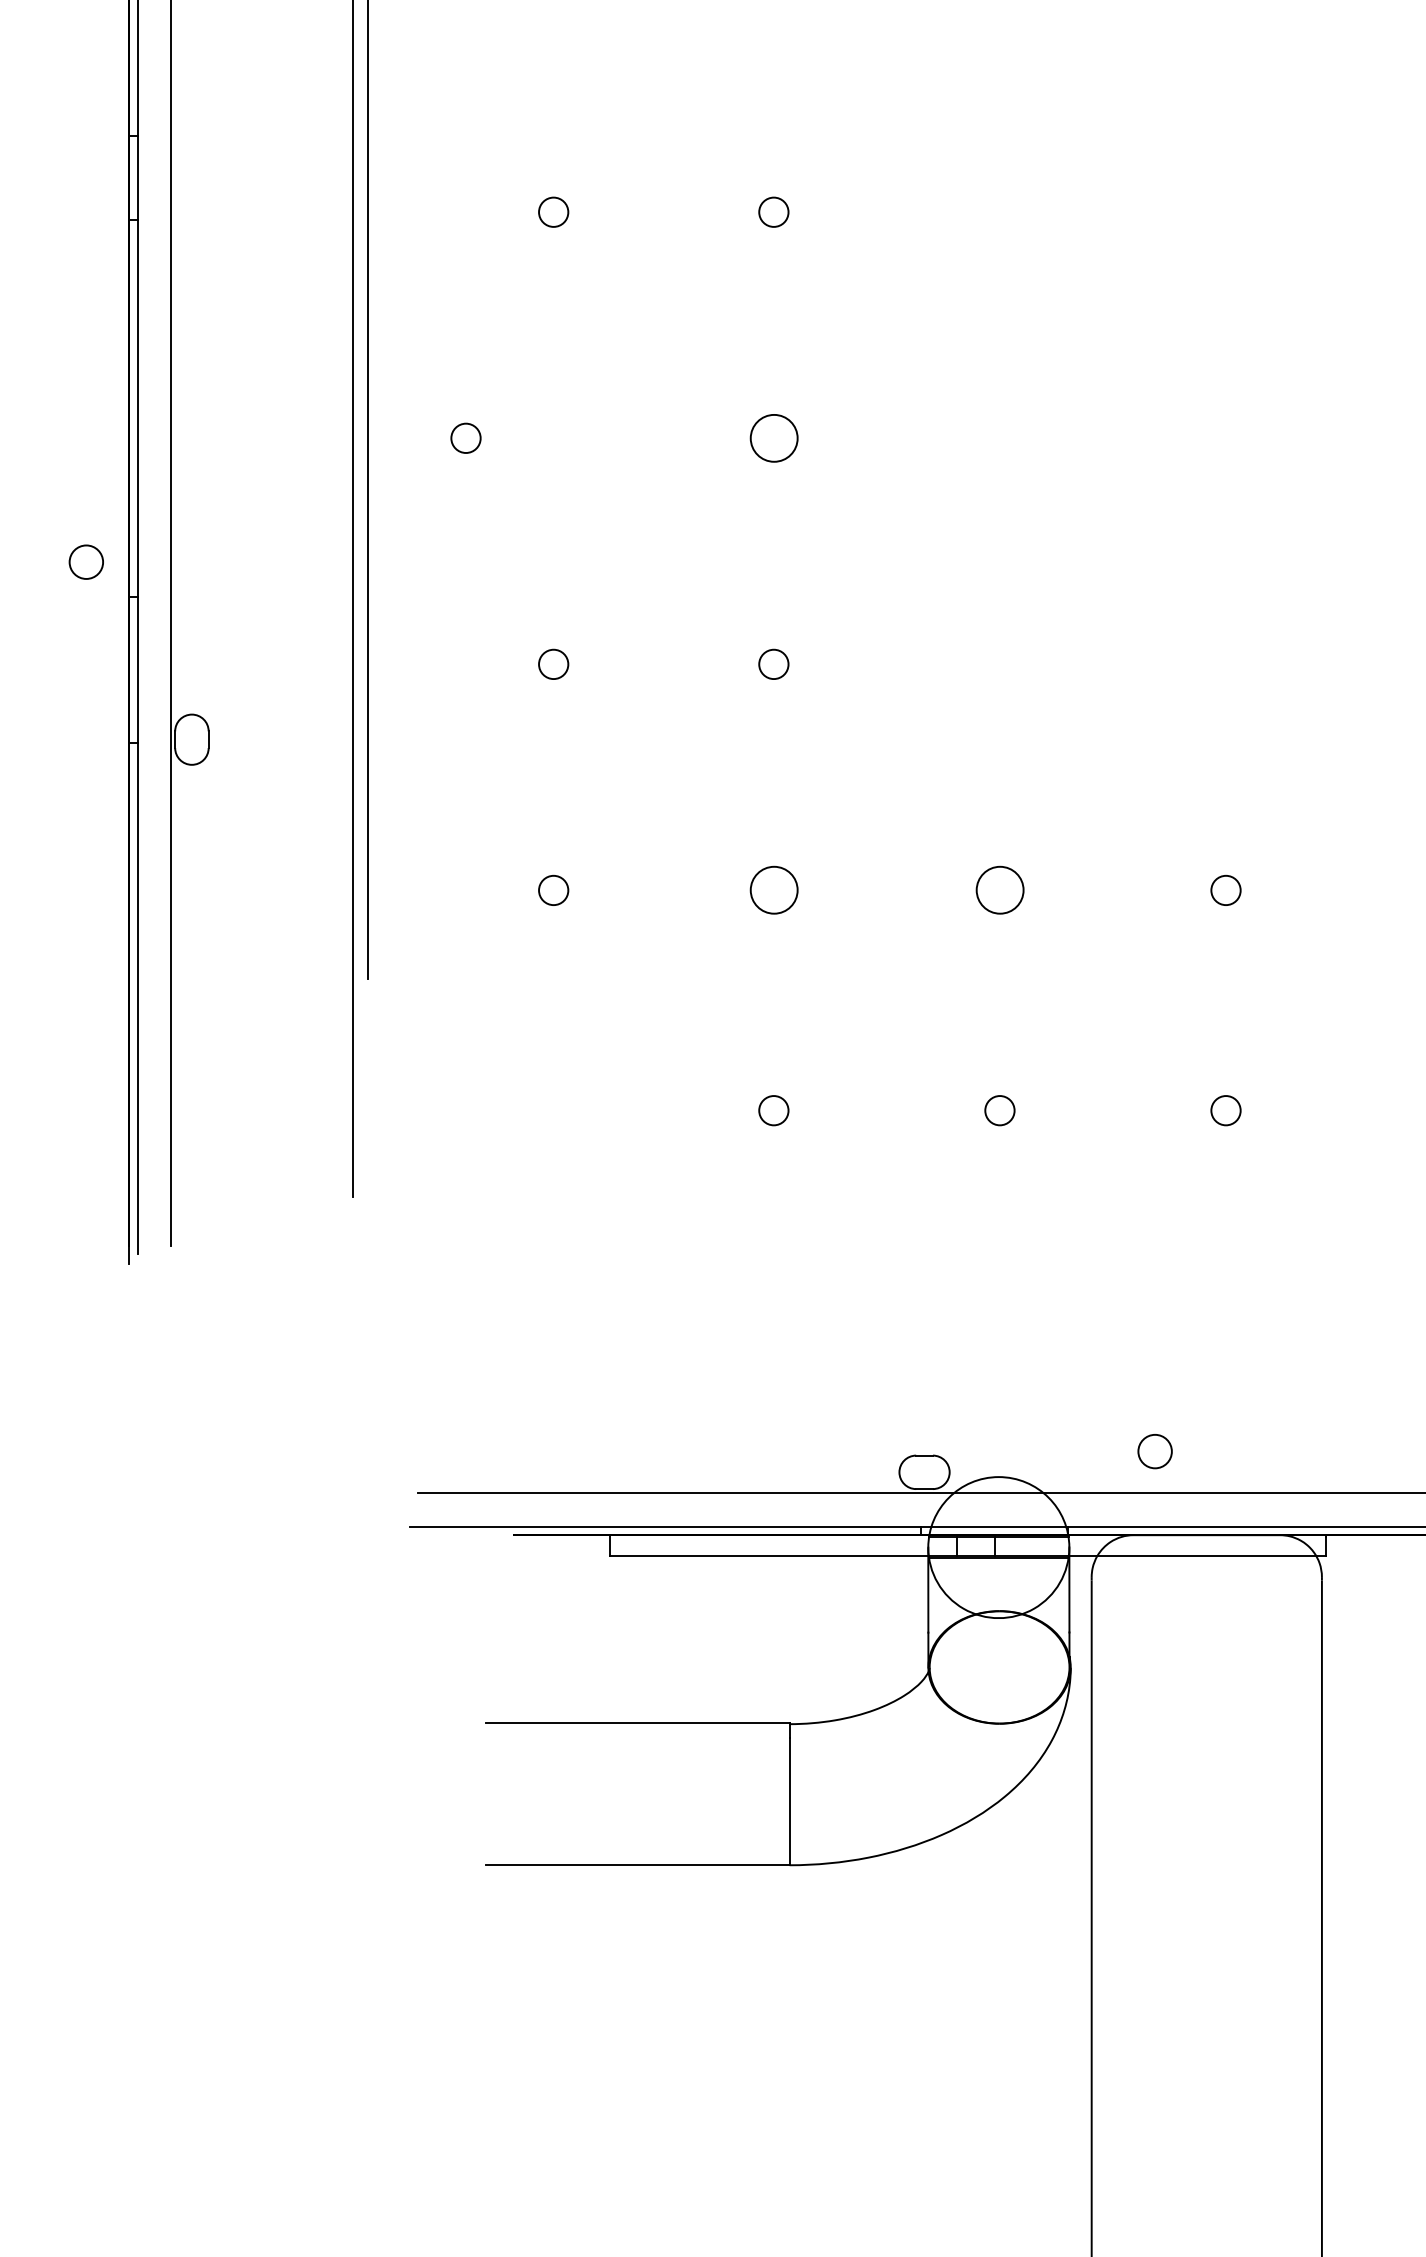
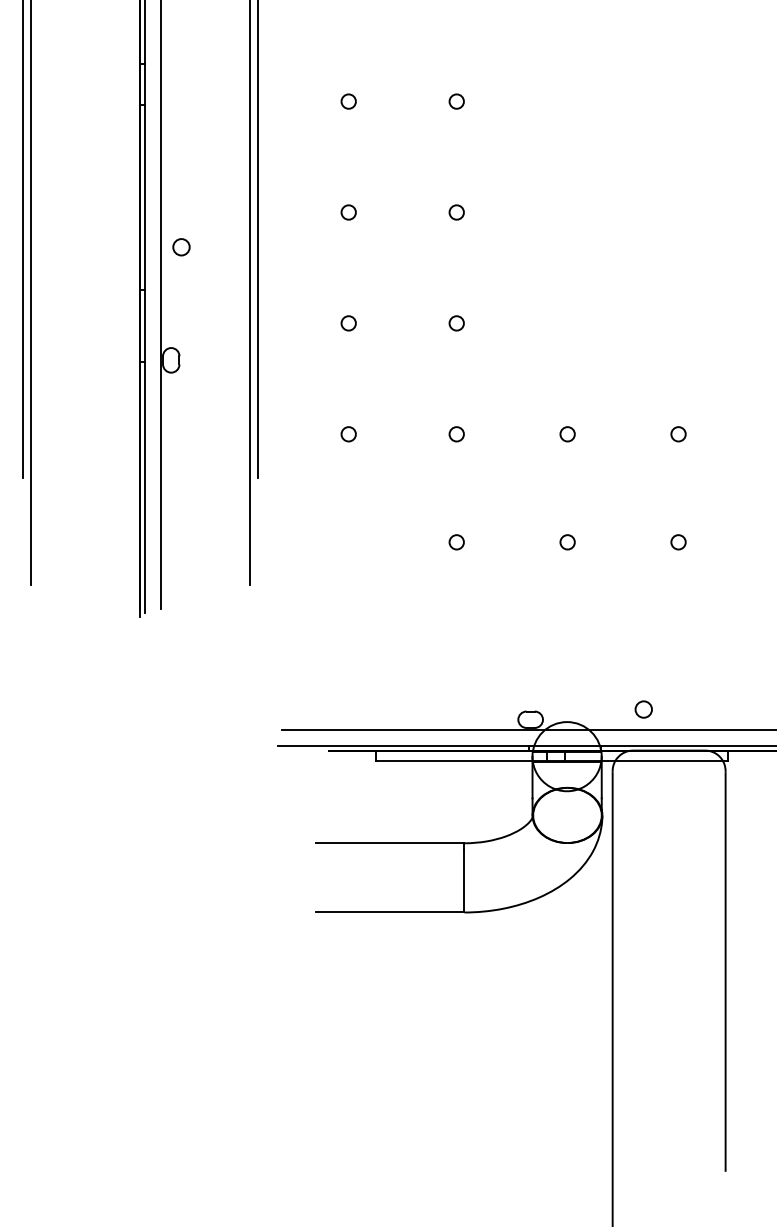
circle: (465, 438) -> (348, 212), moved
circle: (773, 438) -> (456, 212), size x0.62
circle: (86, 562) -> (181, 247), moved
circle: (773, 890) -> (456, 434), size x0.62
circle: (999, 890) -> (567, 434), size x0.62

